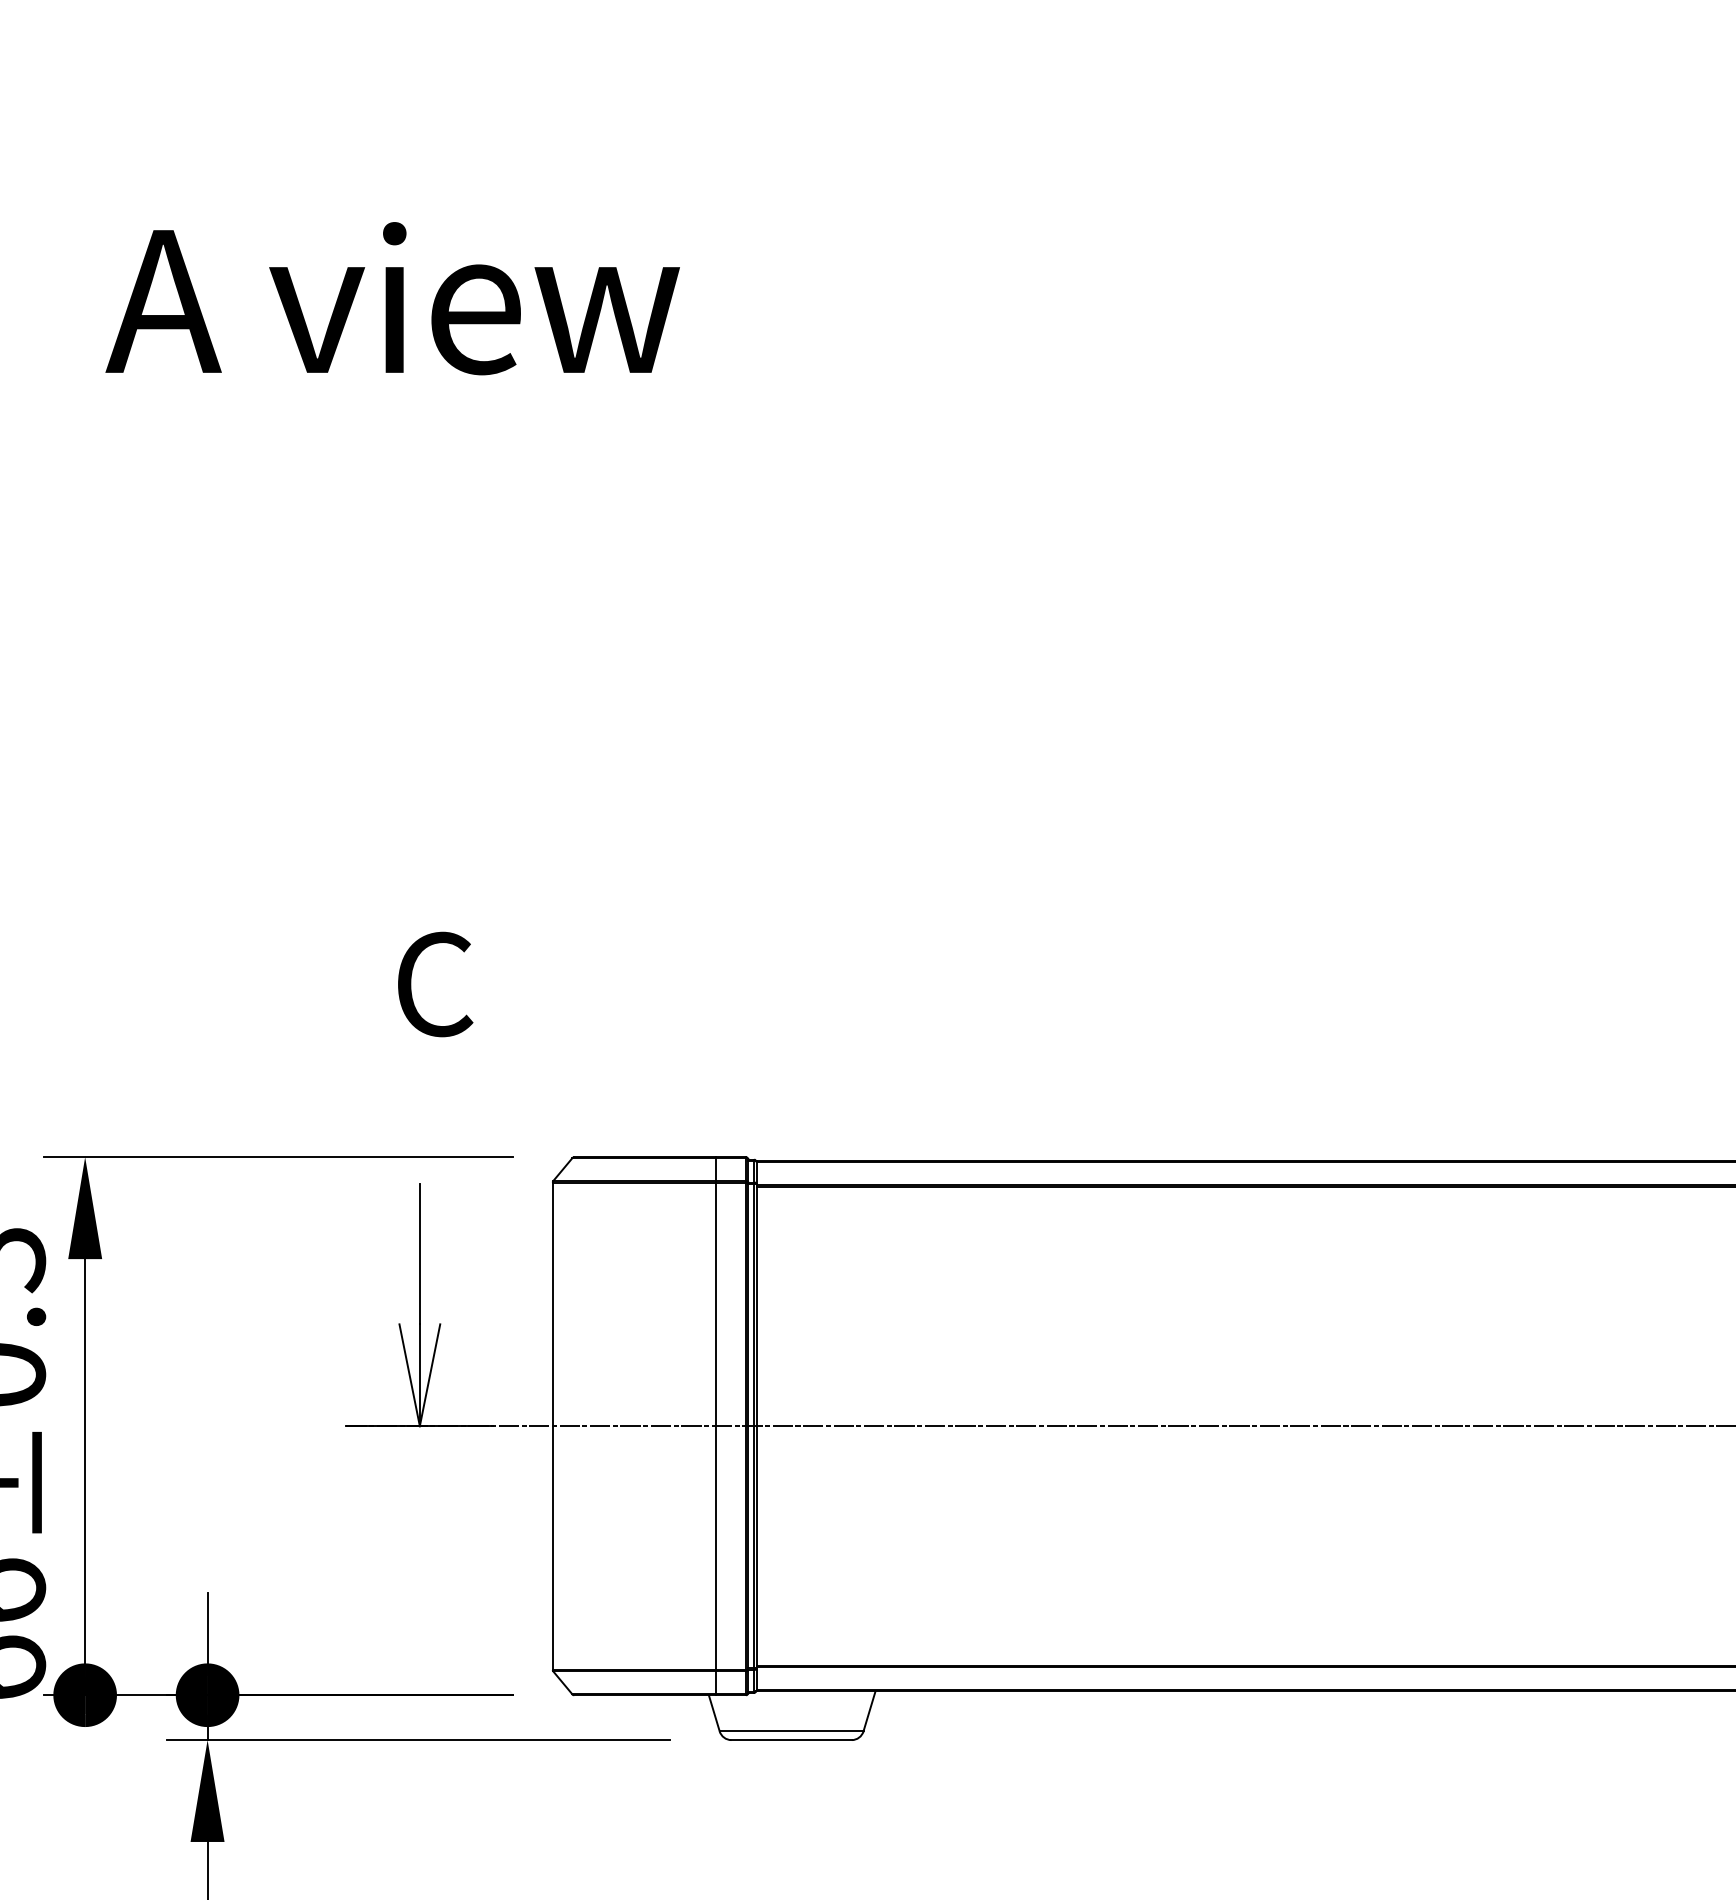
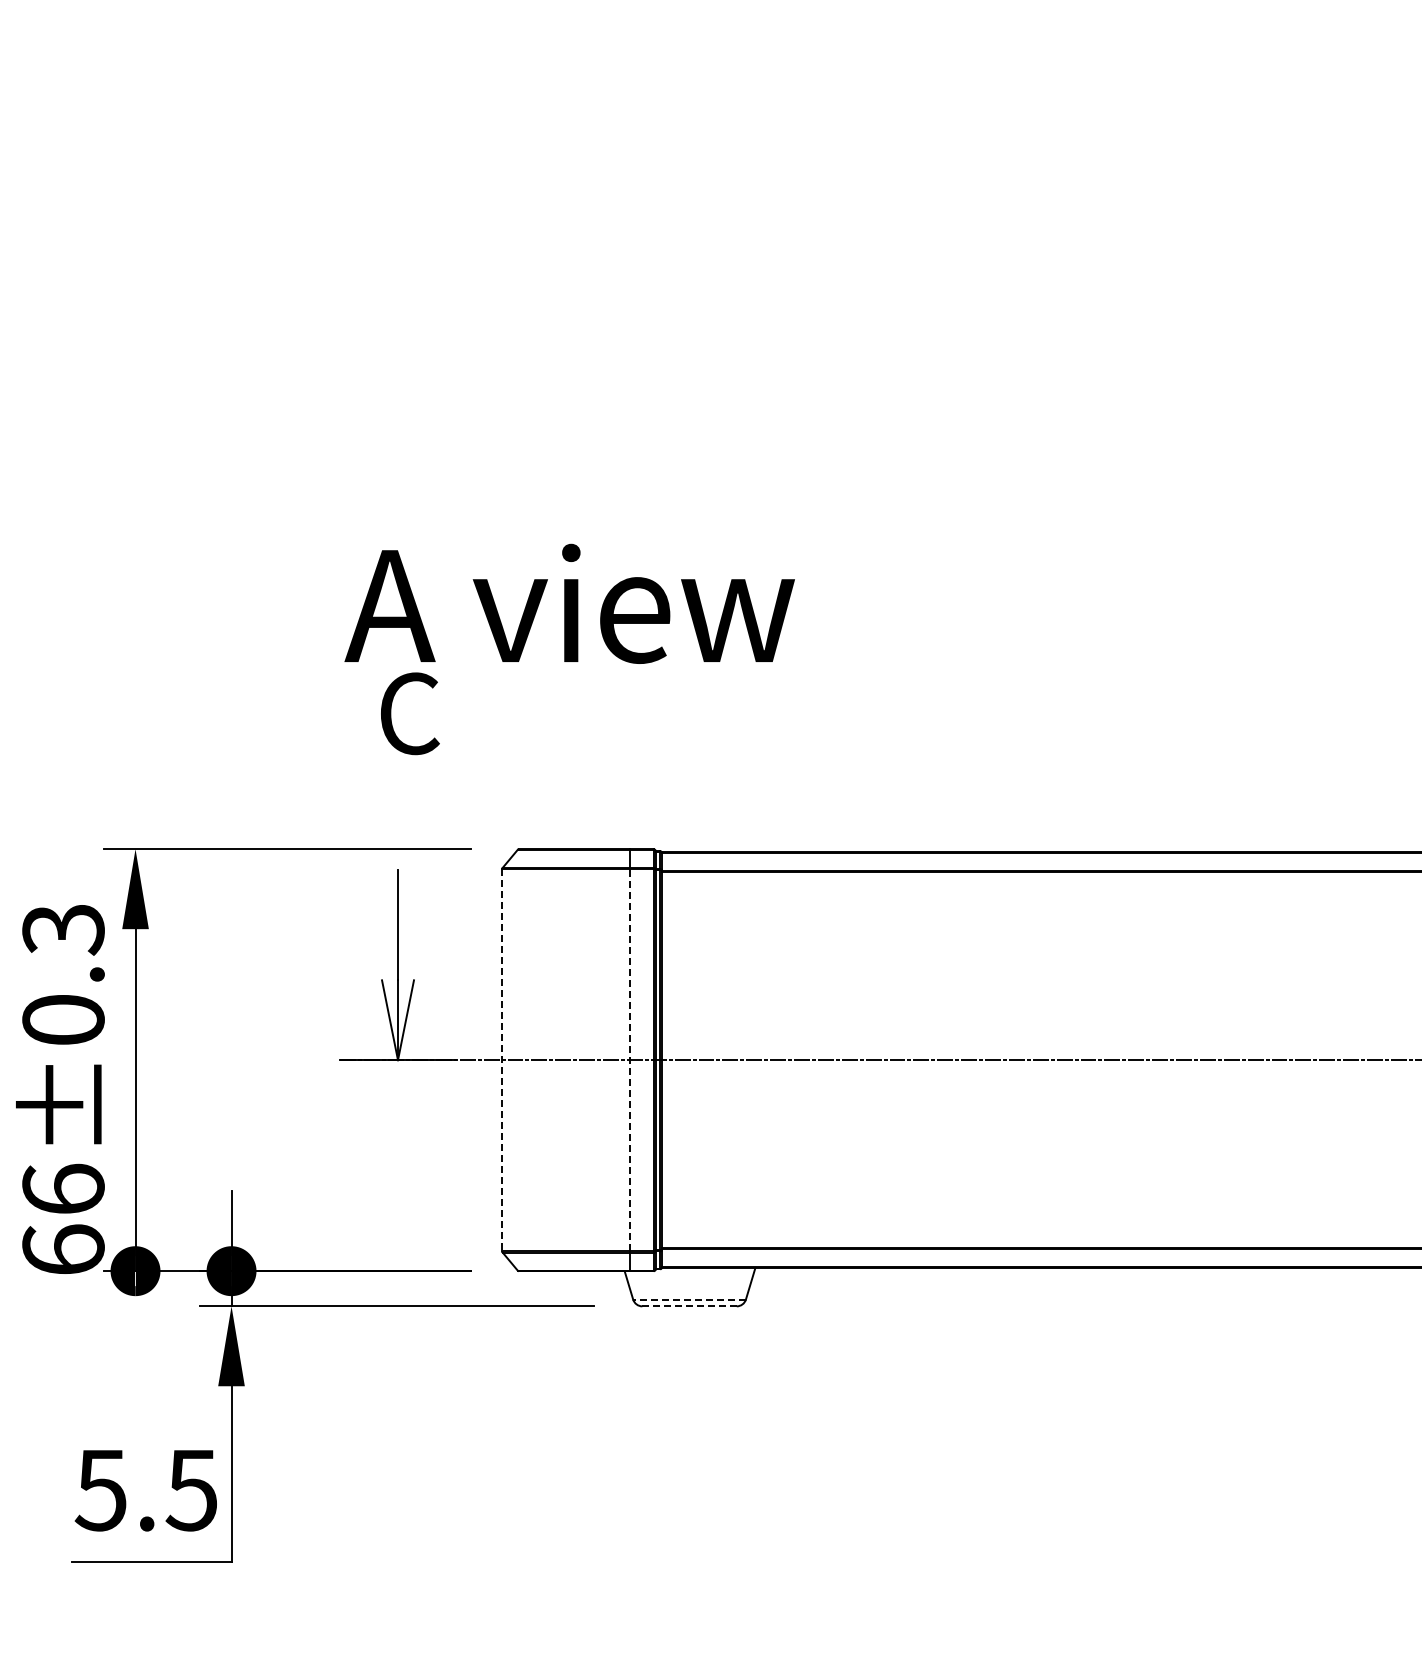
text: (392, 298) -> (569, 603), moved
line: (716, 1425) -> (630, 1059), solid -> dashed
line: (553, 1426) -> (502, 1060), solid -> dashed
line: (791, 1731) -> (689, 1299), solid -> dashed
line: (791, 1740) -> (689, 1306), solid -> dashed

